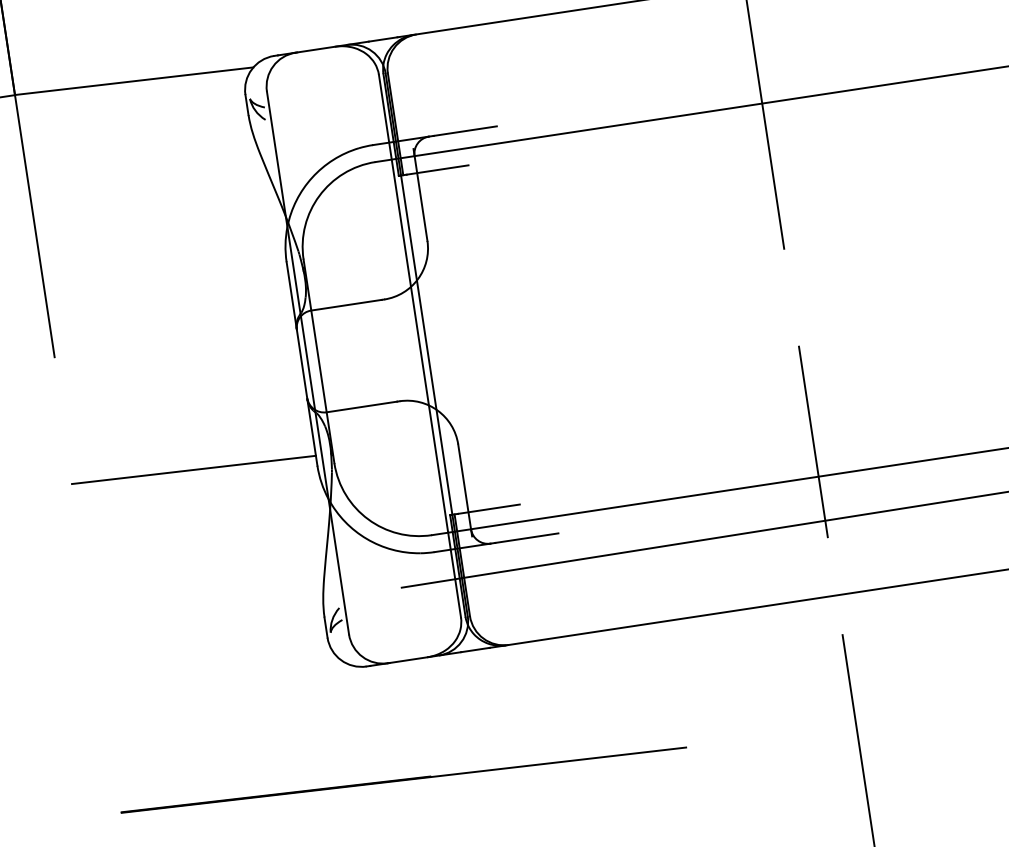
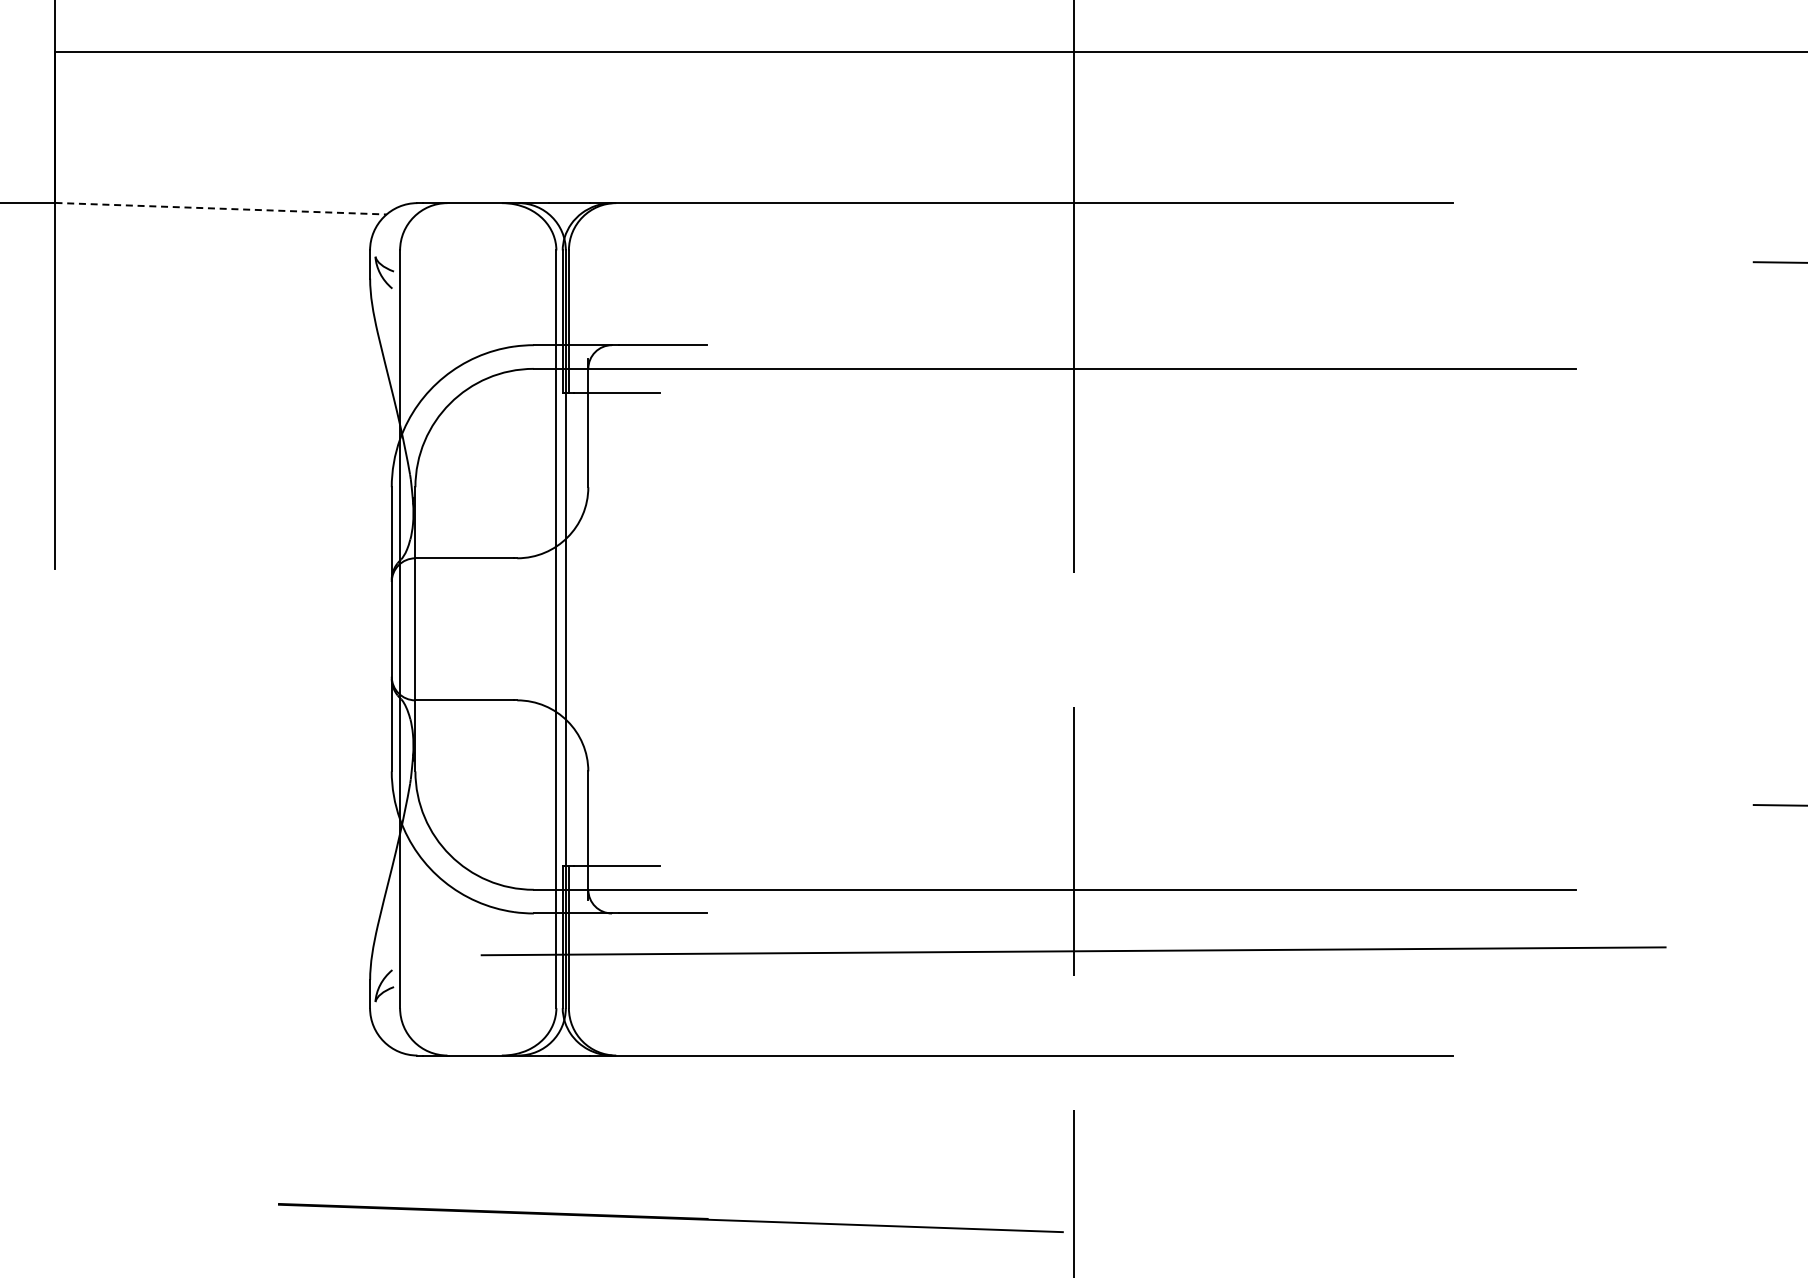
line: (134, 81) -> (221, 208), solid -> dashed
line: (194, 469) -> (222, 751), removed
line: (403, 779) -> (670, 1217), moved

